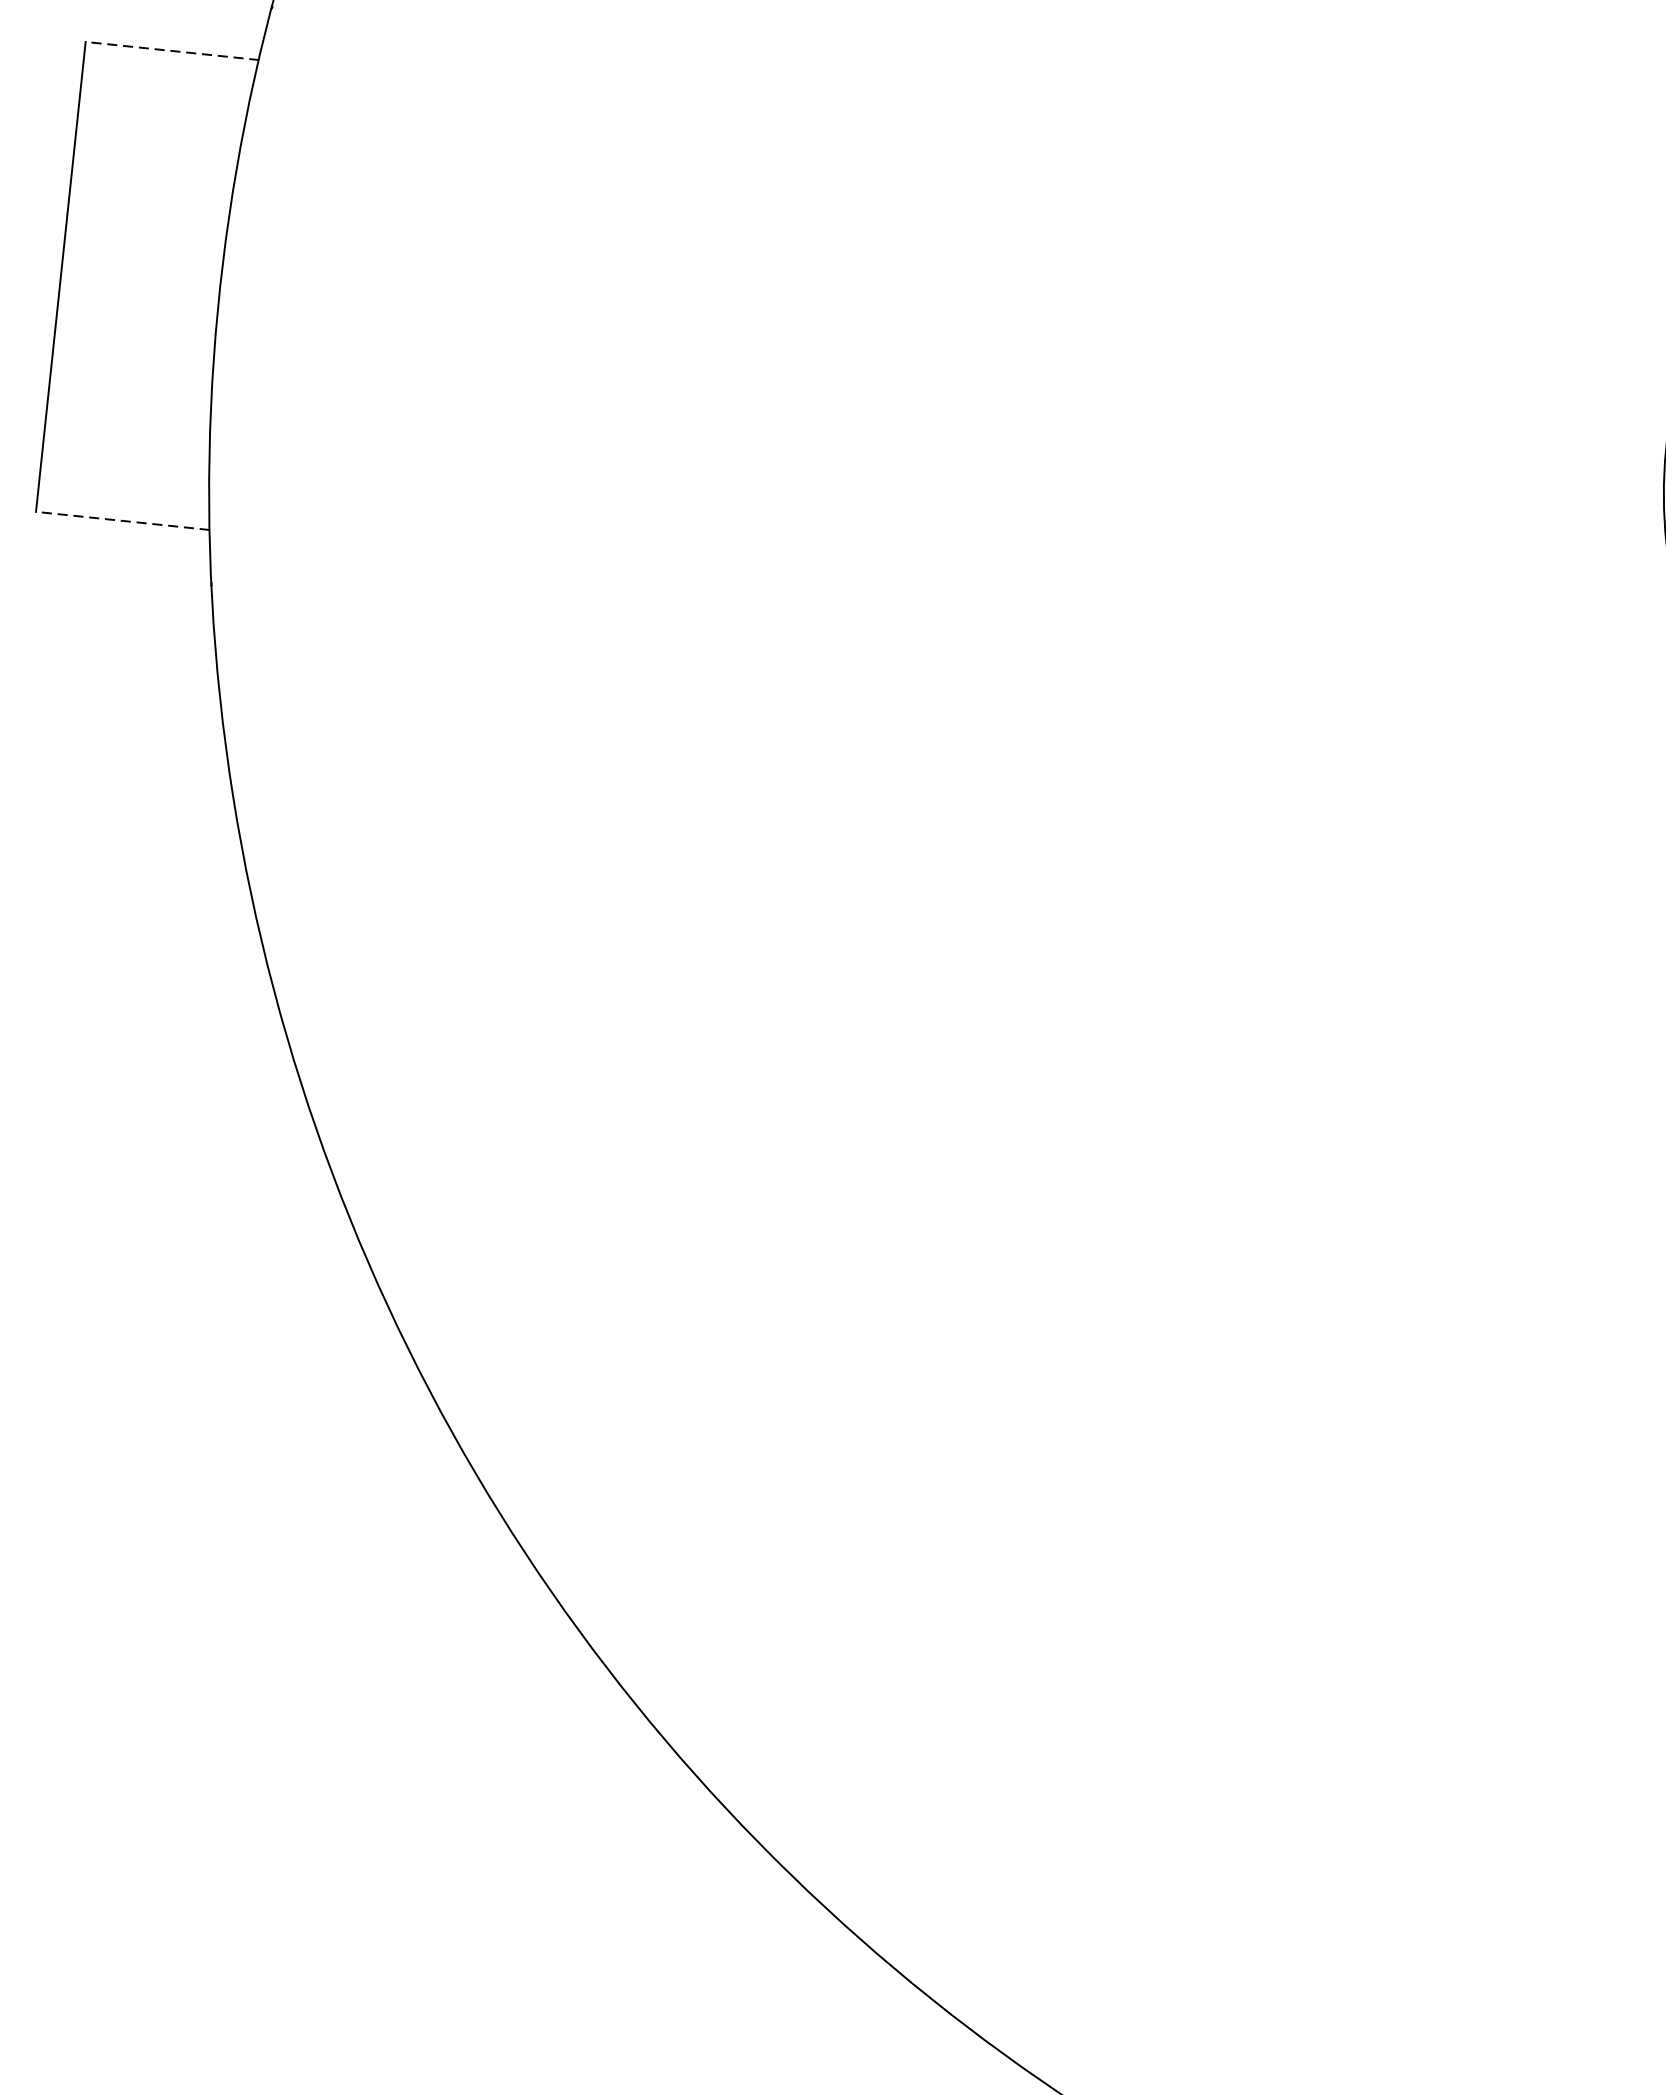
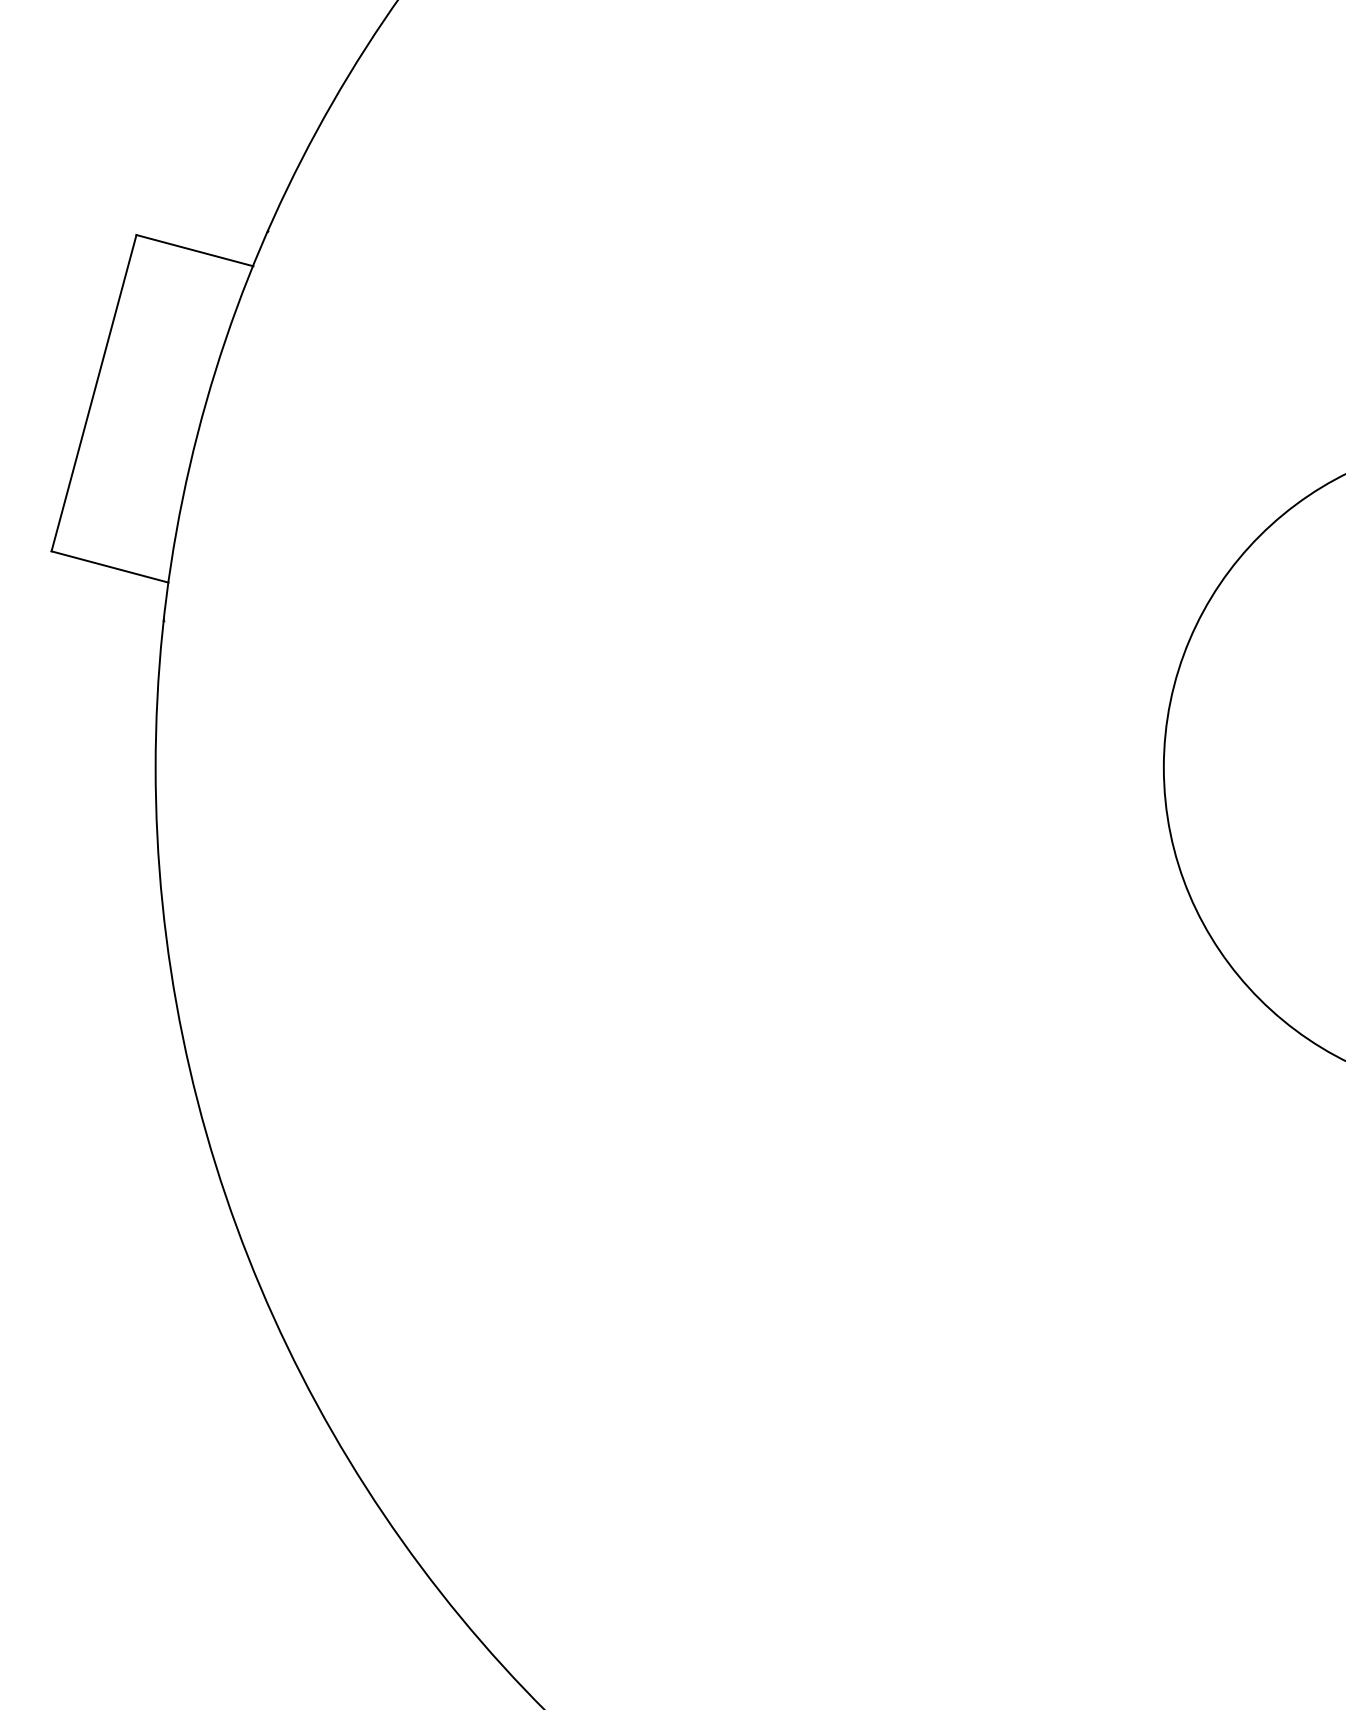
line: (171, 50) -> (194, 250), dashed -> solid
line: (123, 520) -> (110, 566), dashed -> solid

